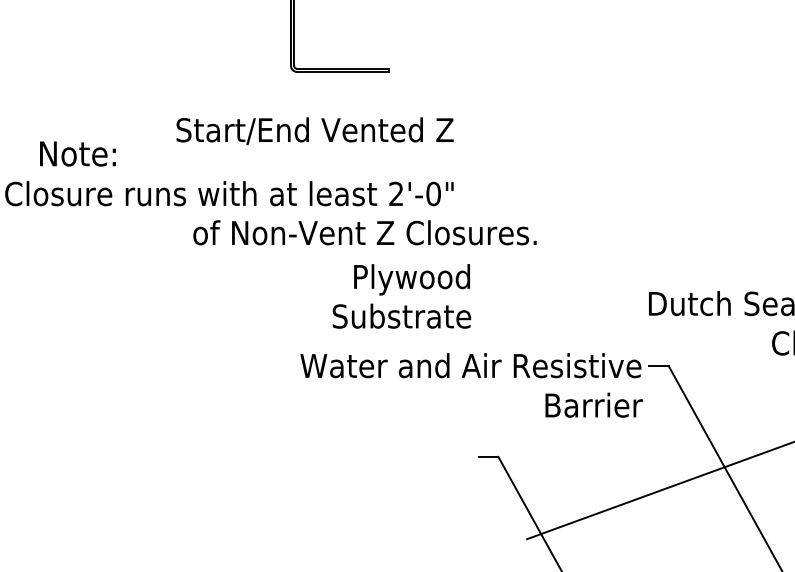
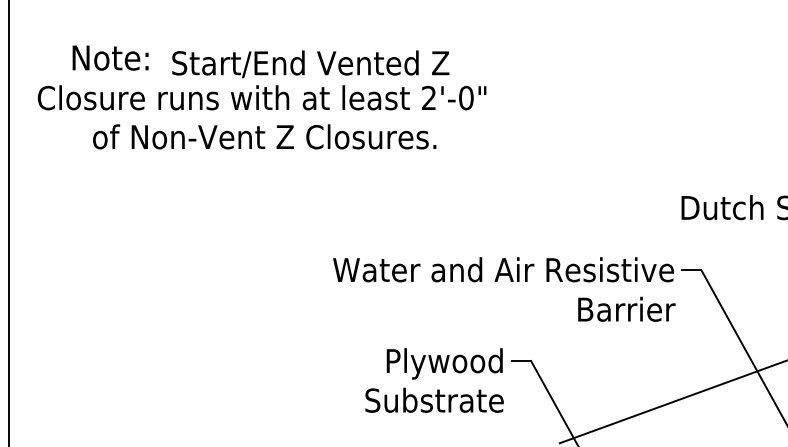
text: (314, 130) -> (310, 63), moved
text: (364, 232) -> (264, 136), moved
text: (401, 296) -> (434, 380), moved

